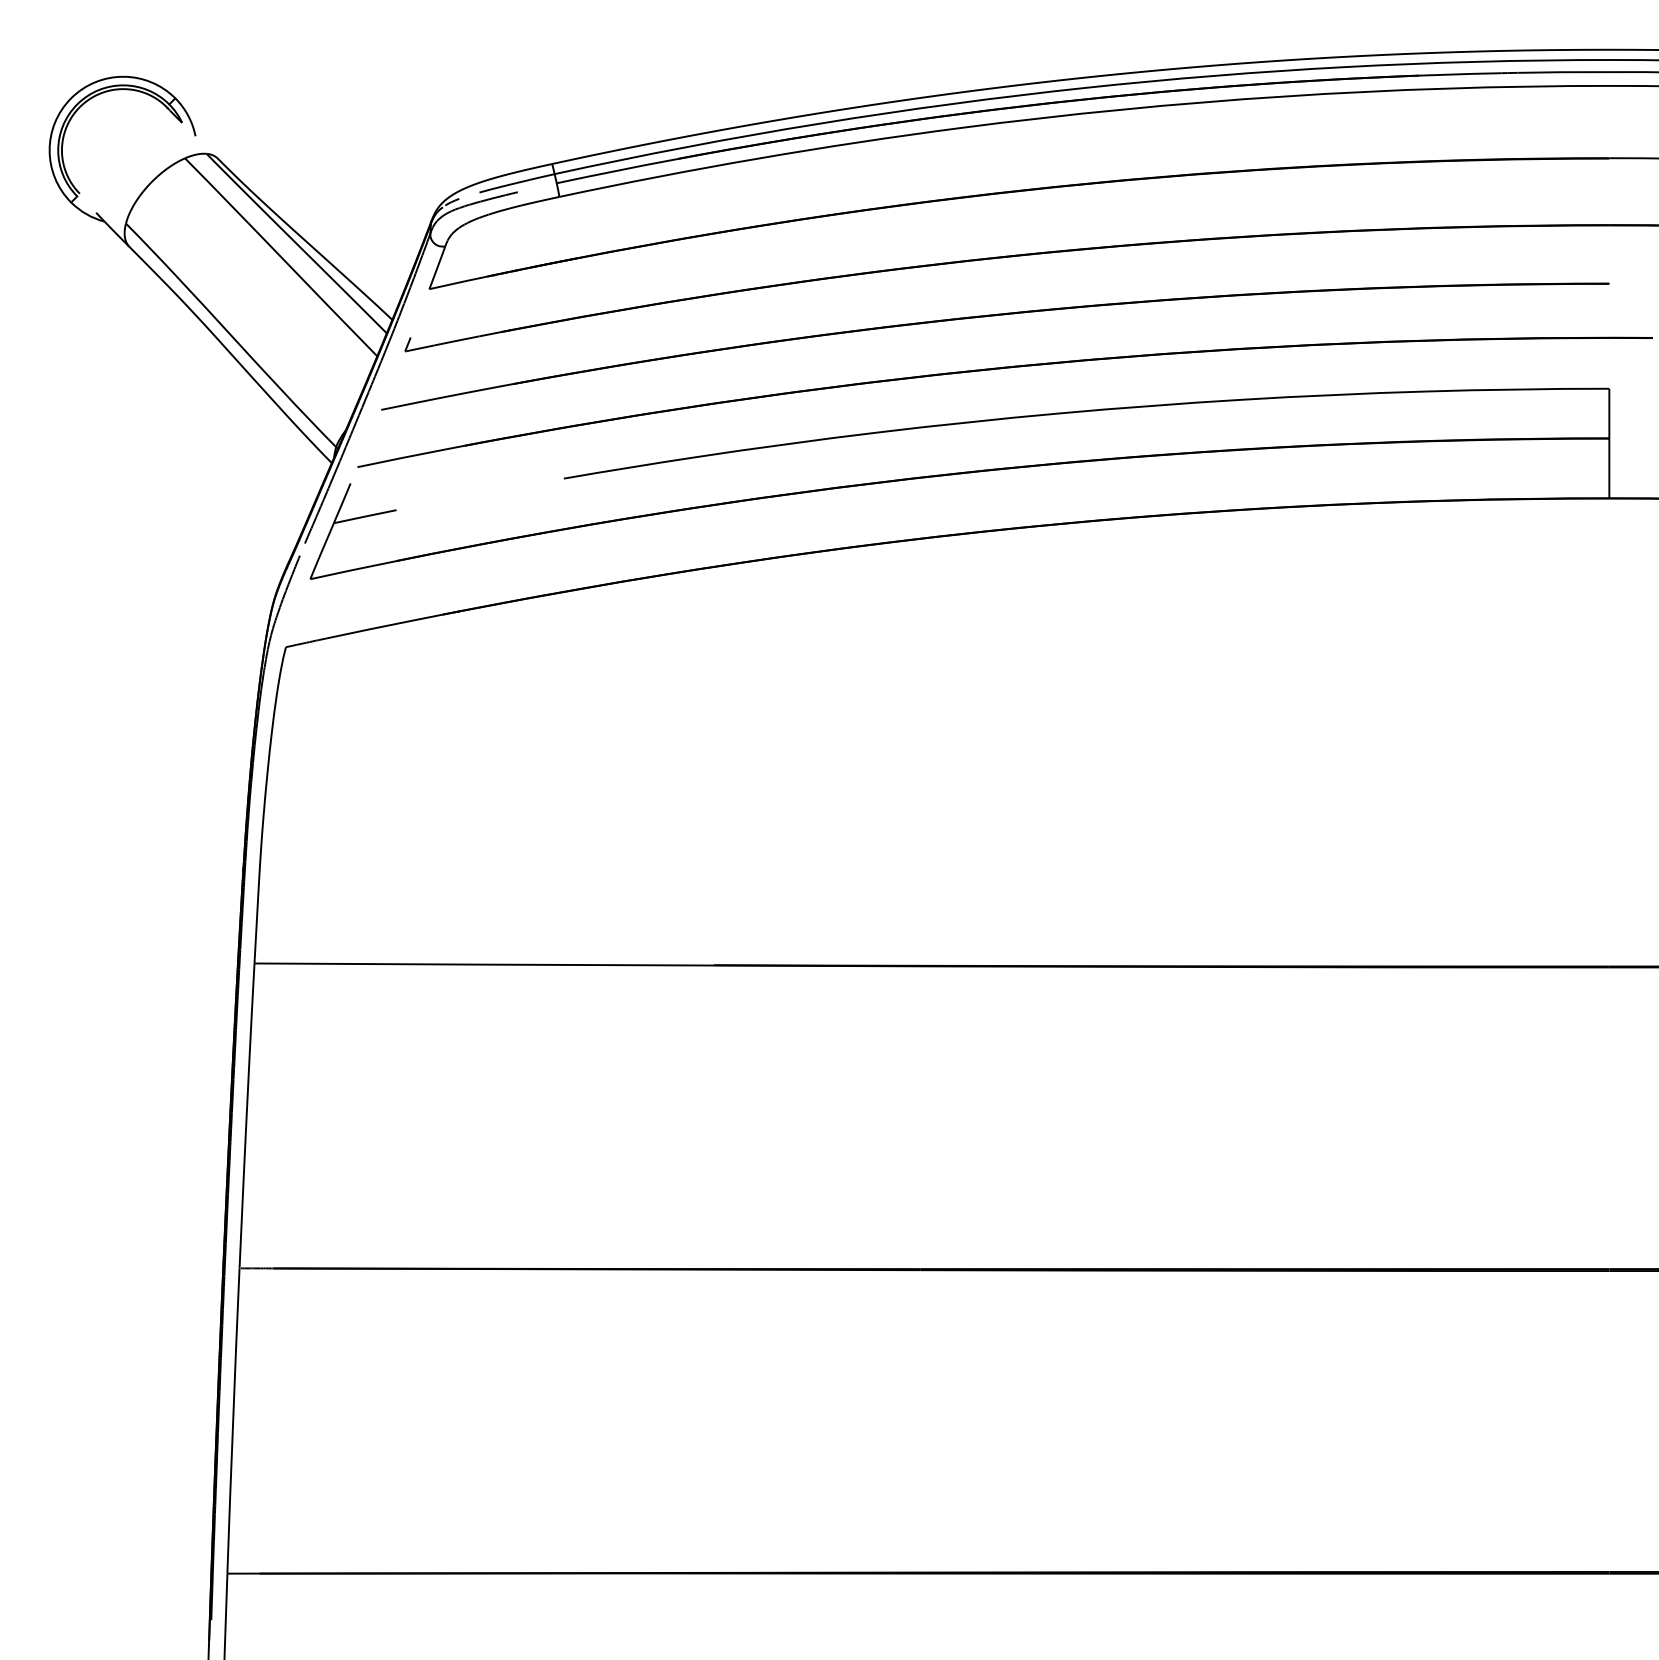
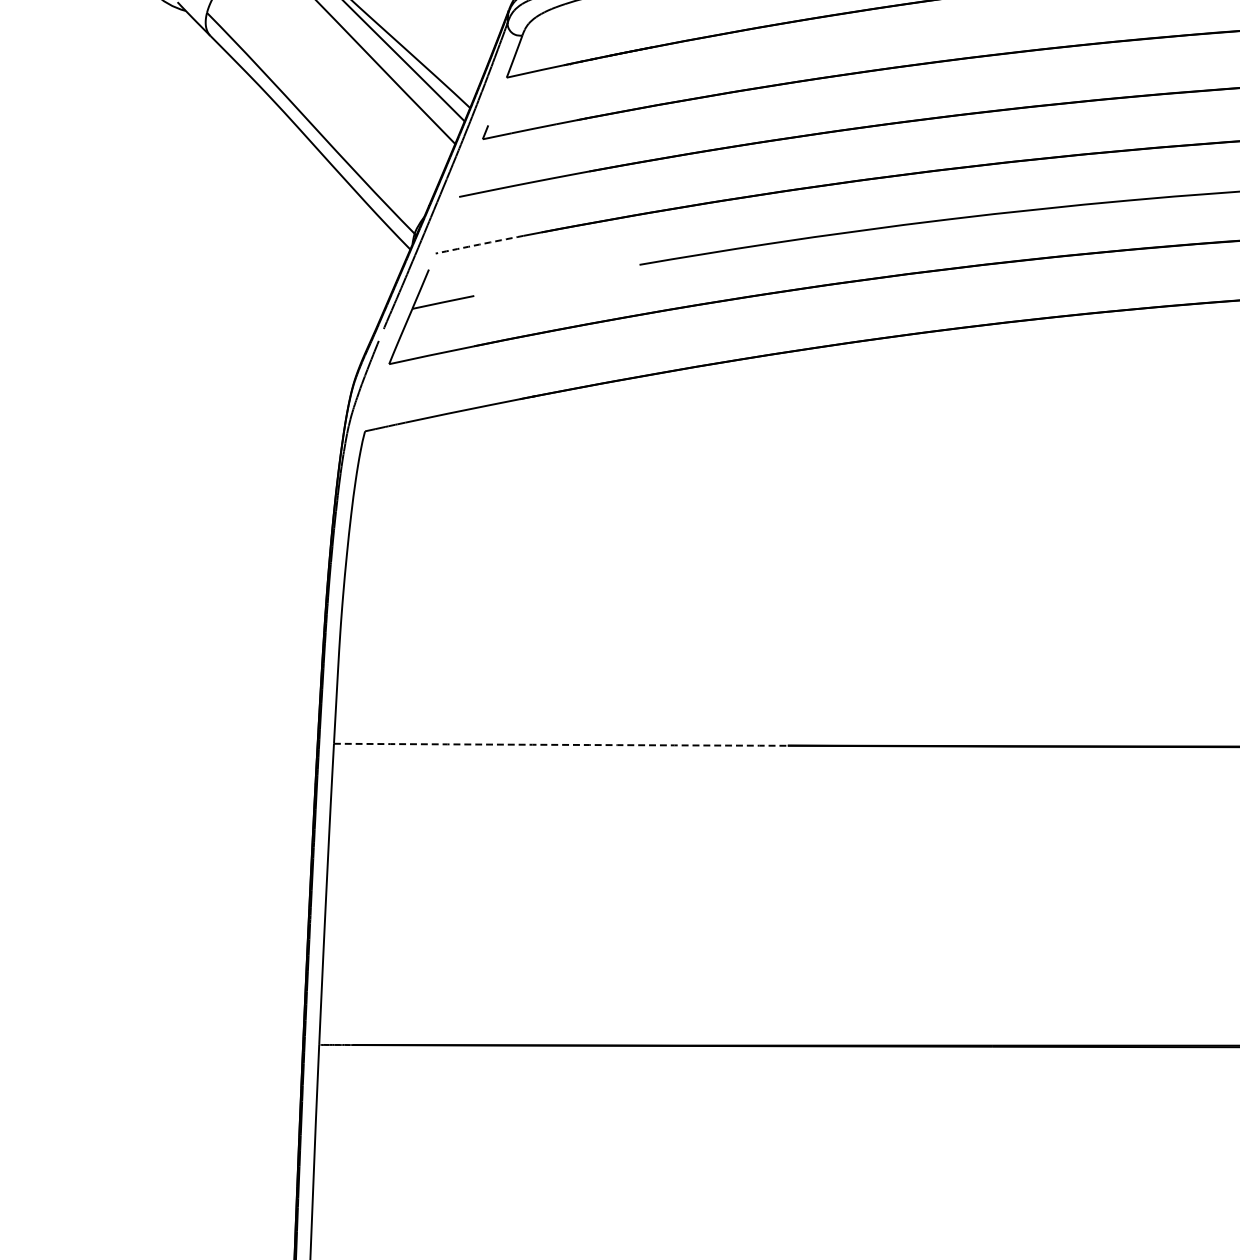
arc: (401, 458) -> (479, 244), solid -> dashed
arc: (484, 964) -> (561, 744), solid -> dashed

